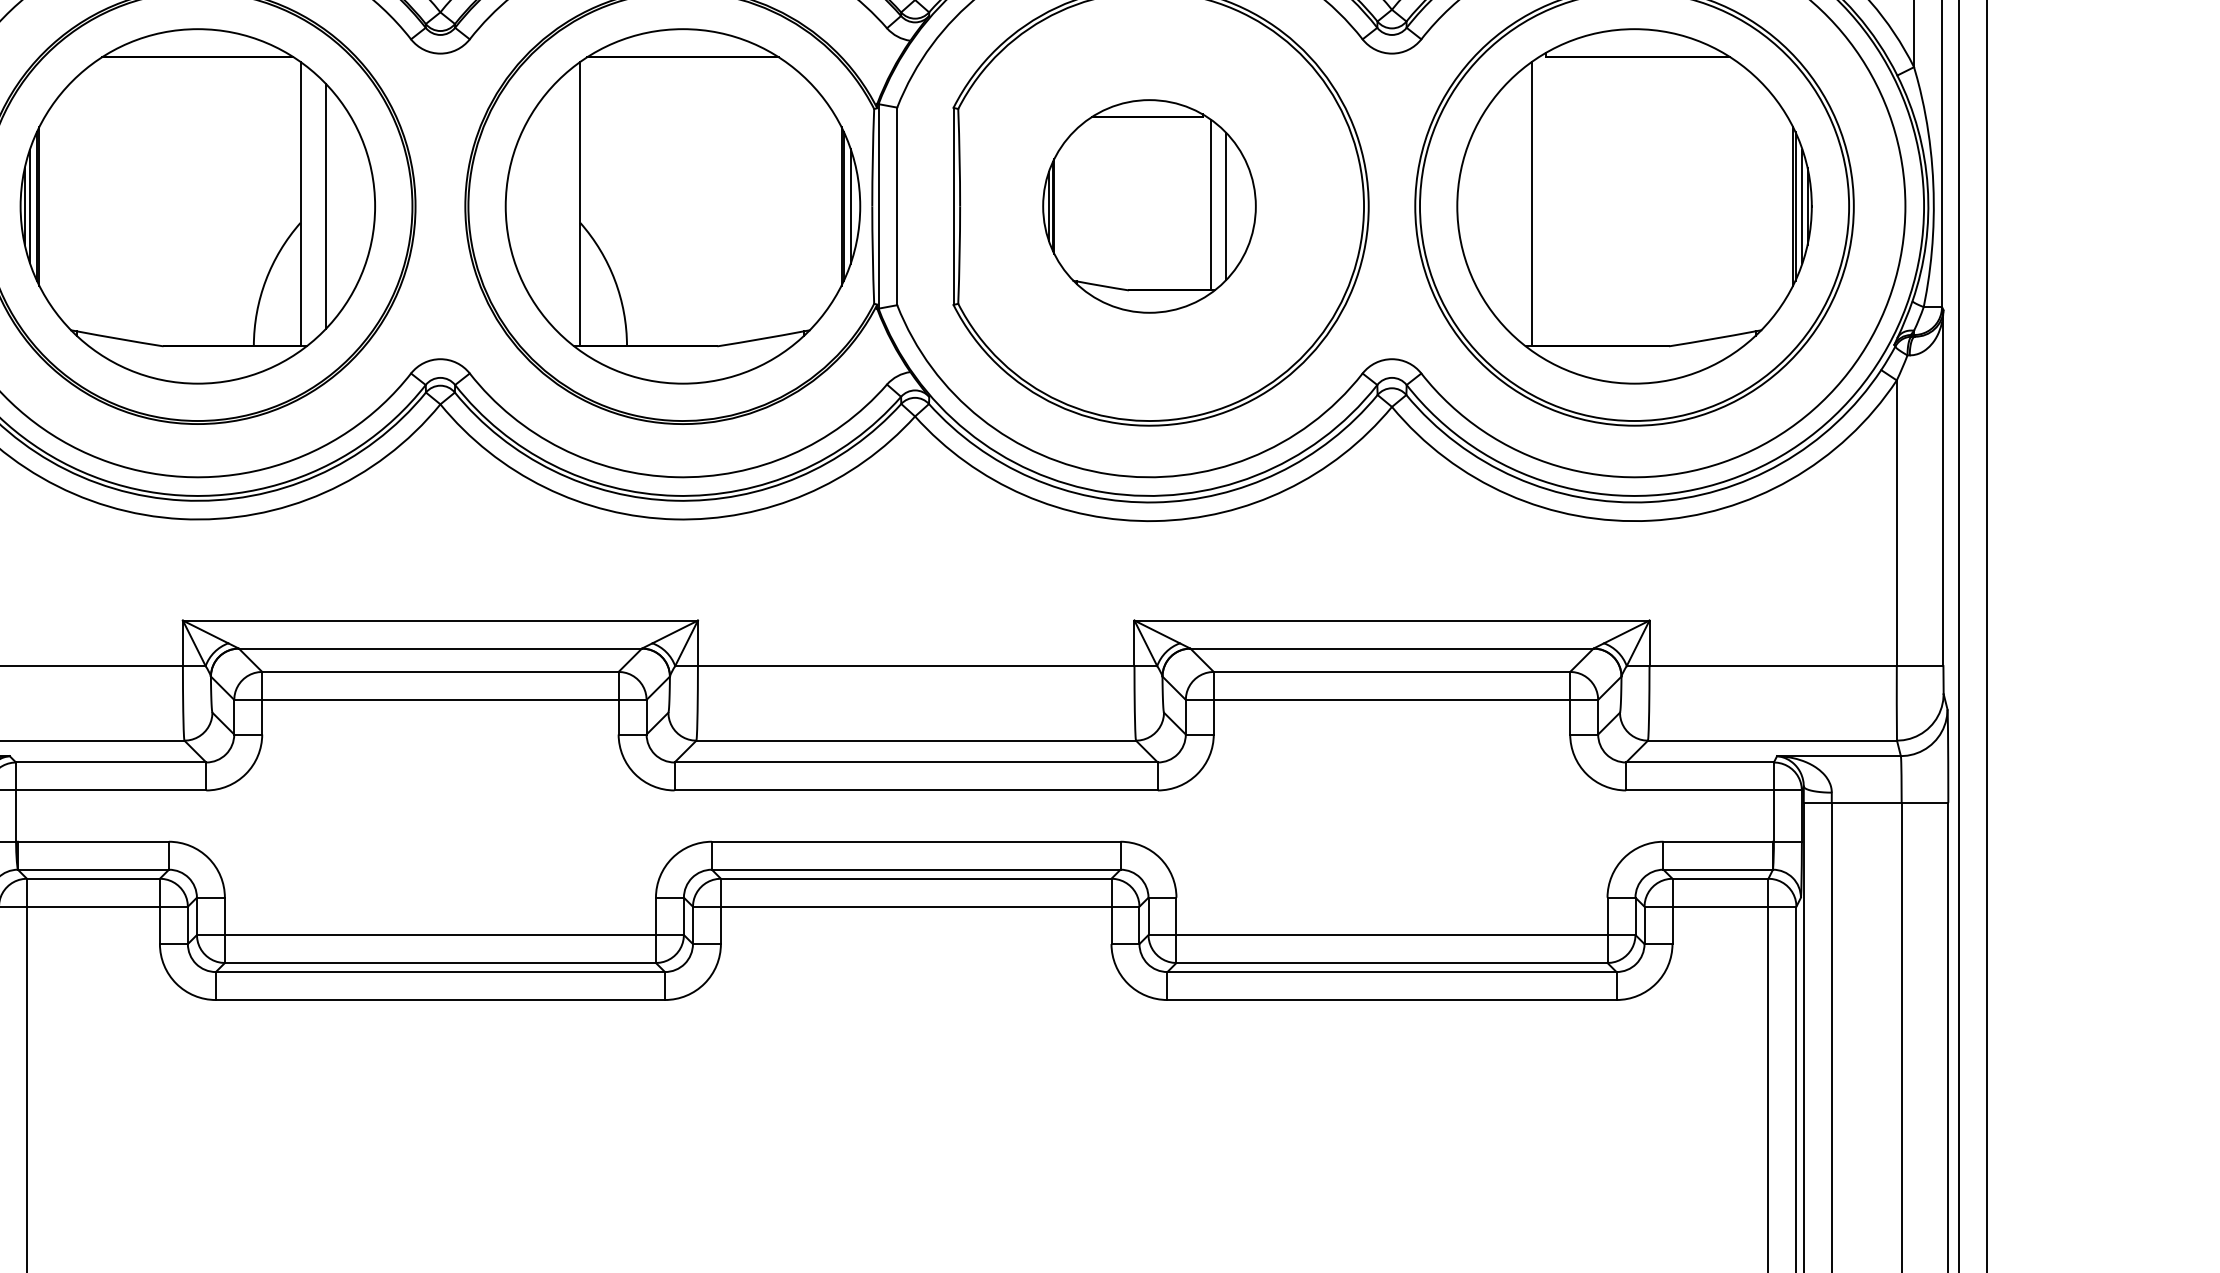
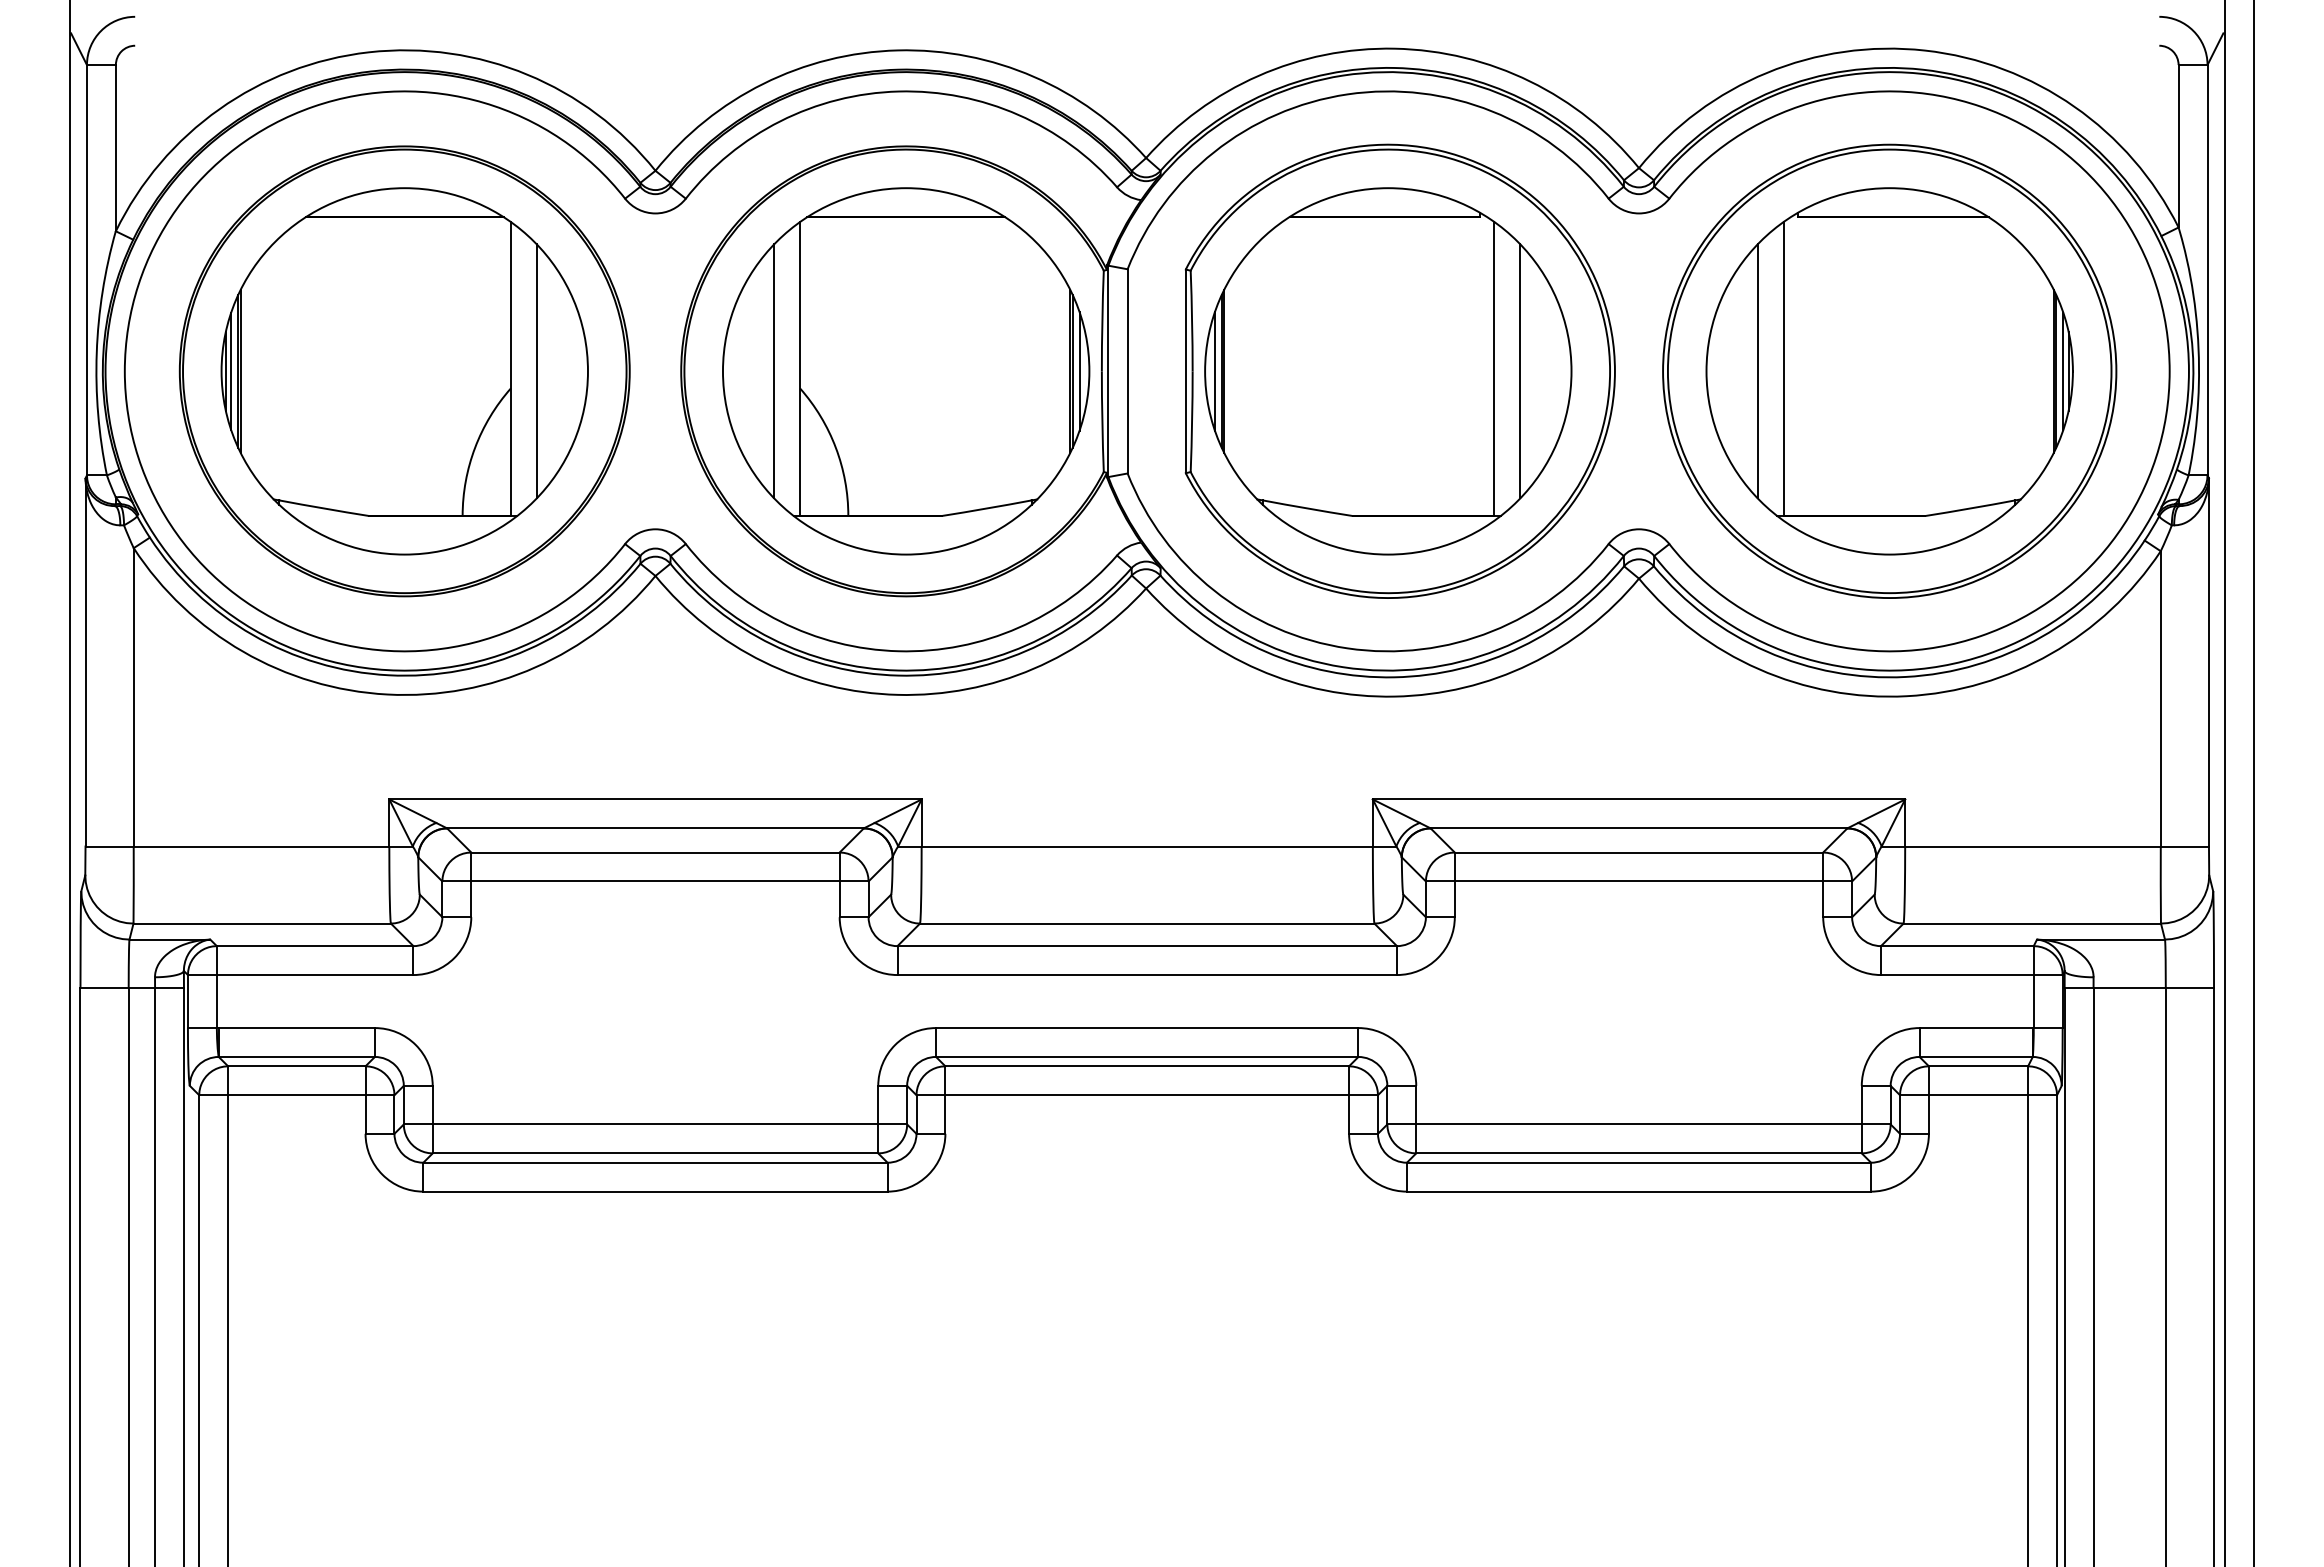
line: (555, 206) -> (774, 371), added
part: (1149, 206) -> (1388, 371), size x1.67
line: (1506, 206) -> (1757, 371), added

